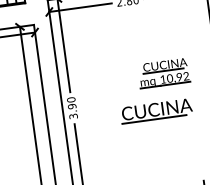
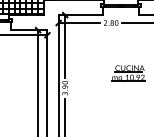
part: (155, 110) -> (119, 97), removed

